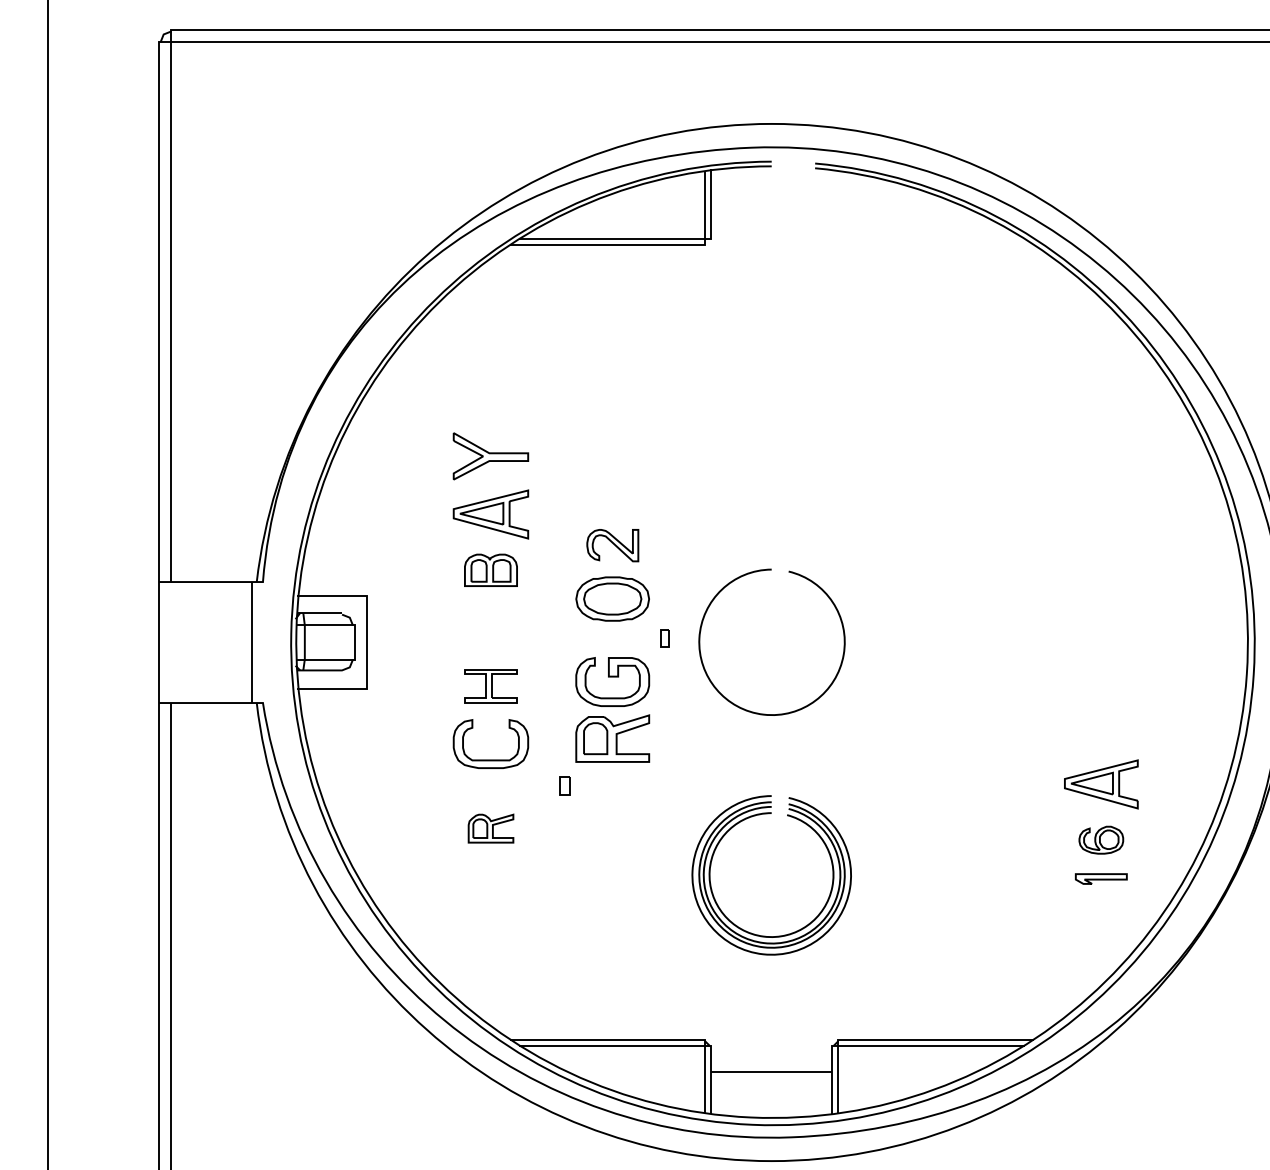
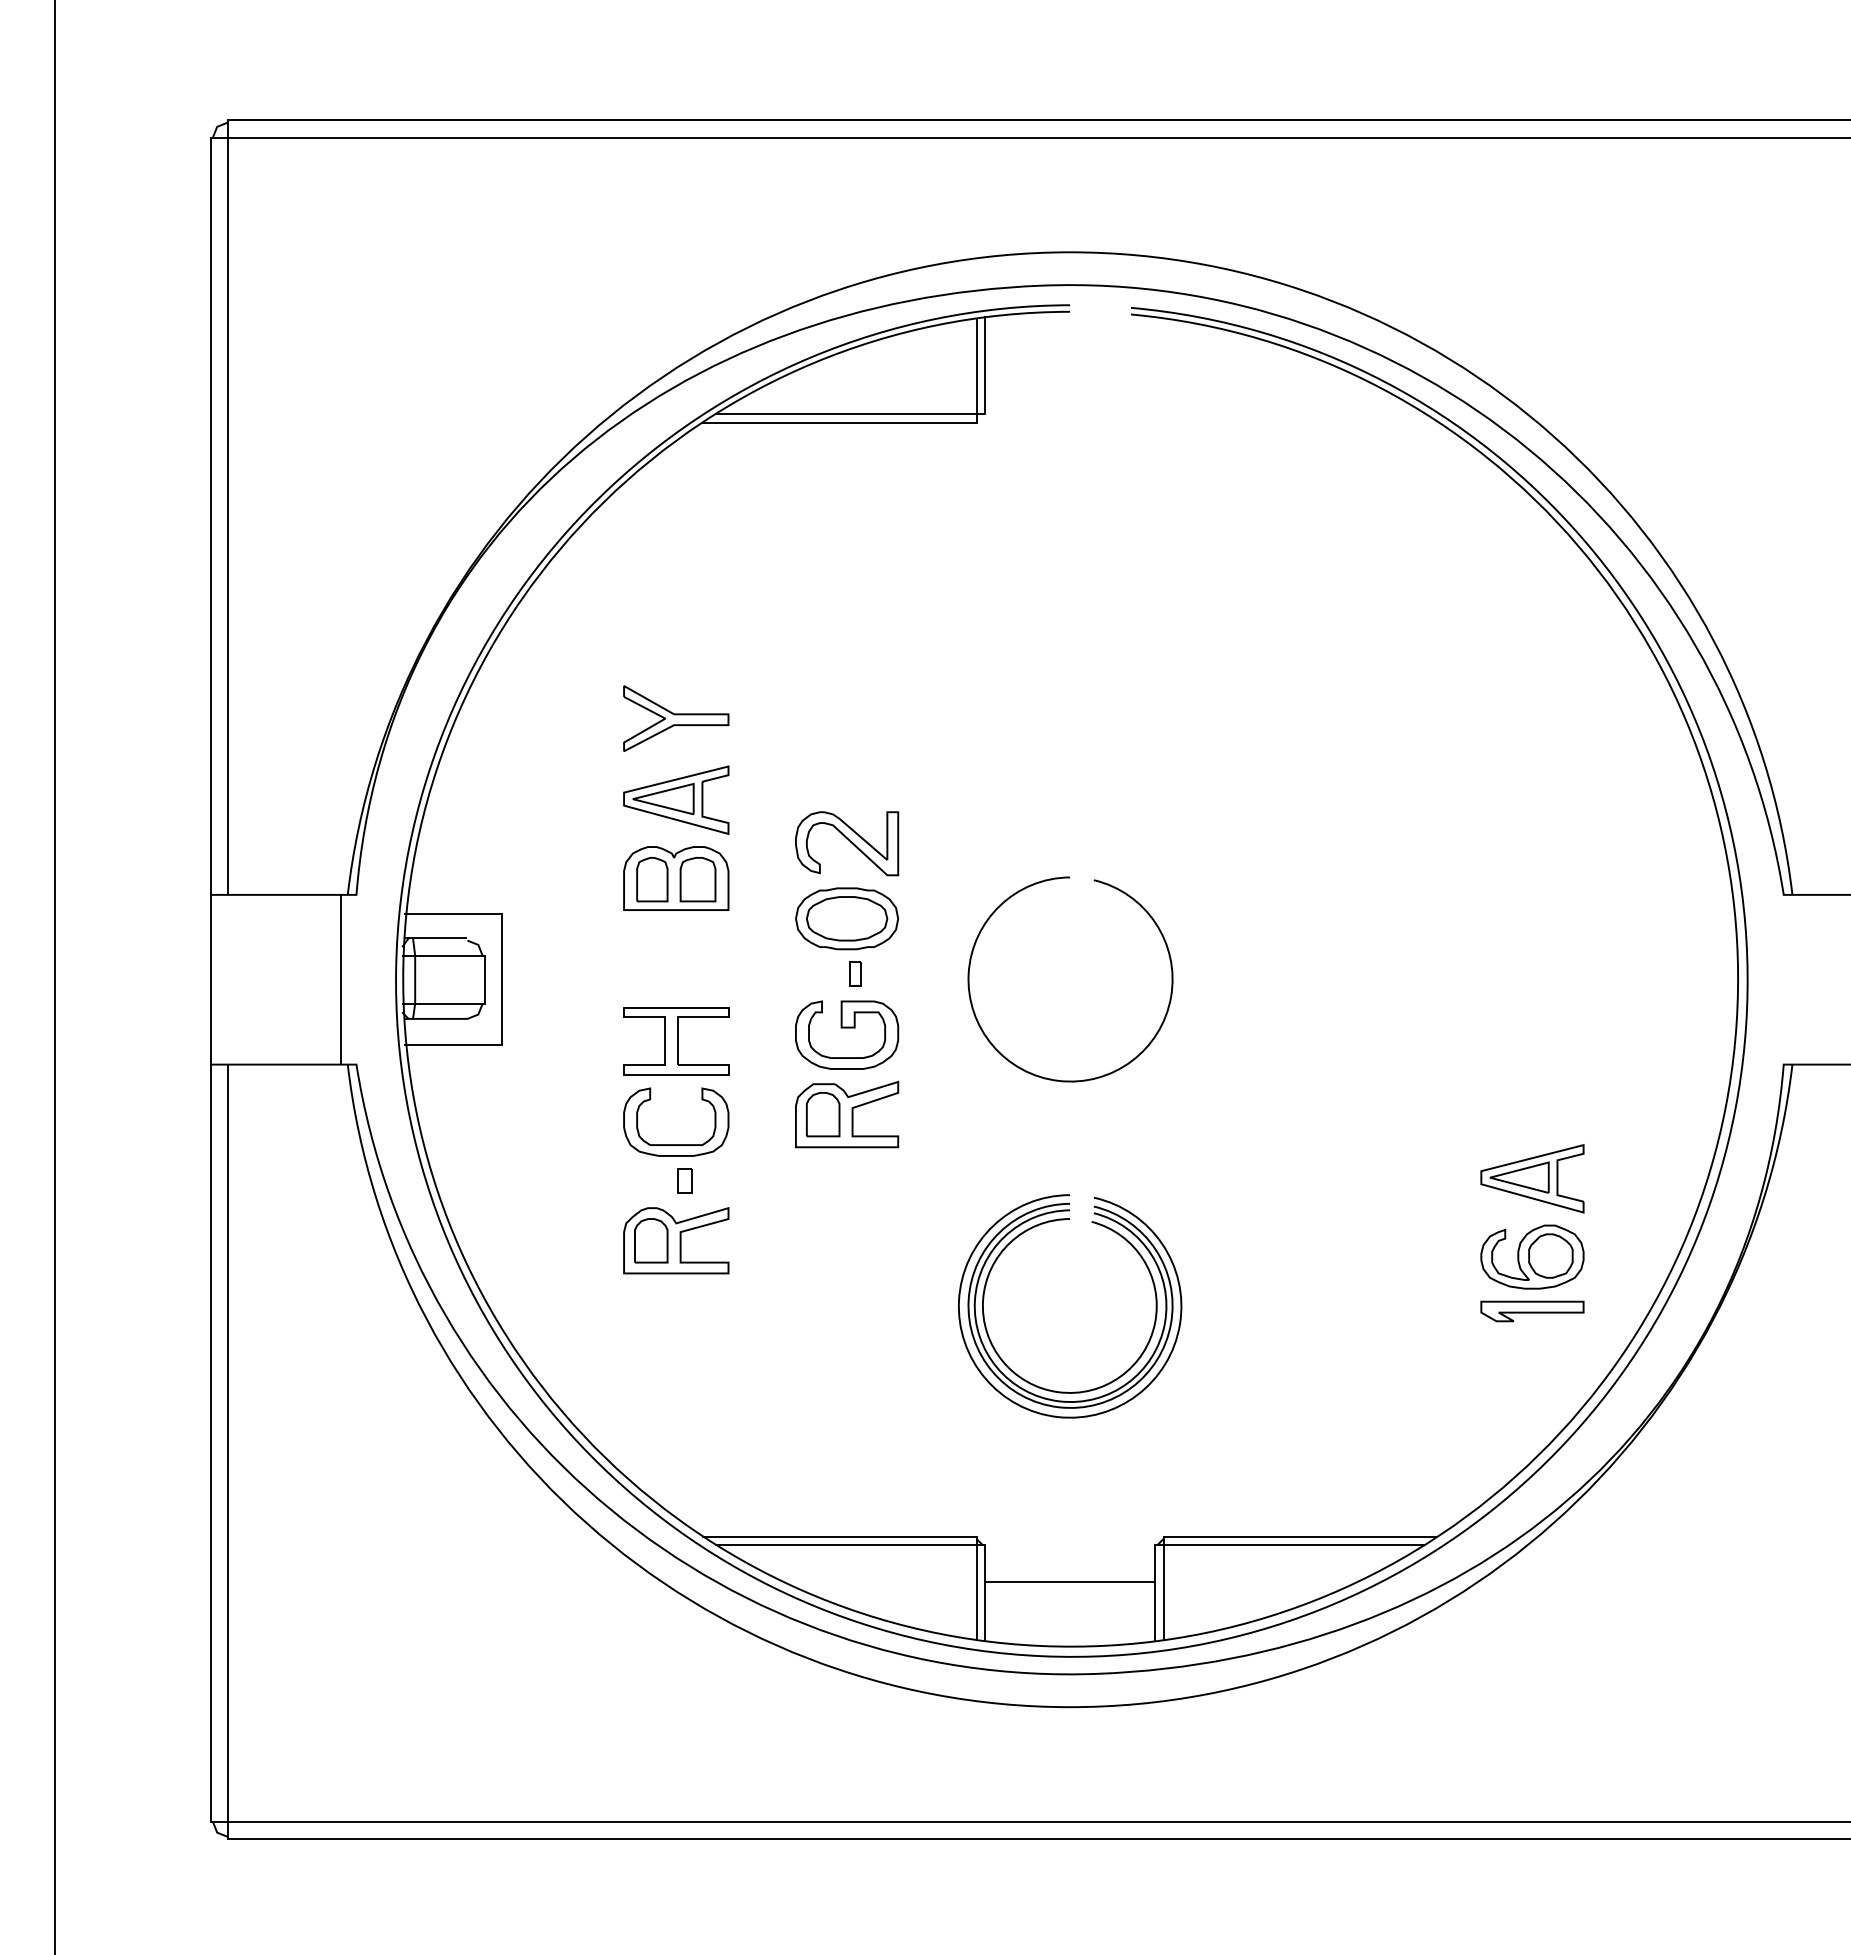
part: (613, 545) -> (847, 843), size x1.43
part: (491, 570) -> (676, 878), size x1.43
part: (665, 638) -> (855, 973), moved
part: (491, 686) -> (676, 1041), size x1.43
part: (564, 785) -> (684, 1180), moved
part: (491, 828) -> (676, 1240), size x1.67
part: (1101, 839) -> (1532, 1256), size x1.67
part: (1101, 879) -> (1532, 1311), size x1.43

